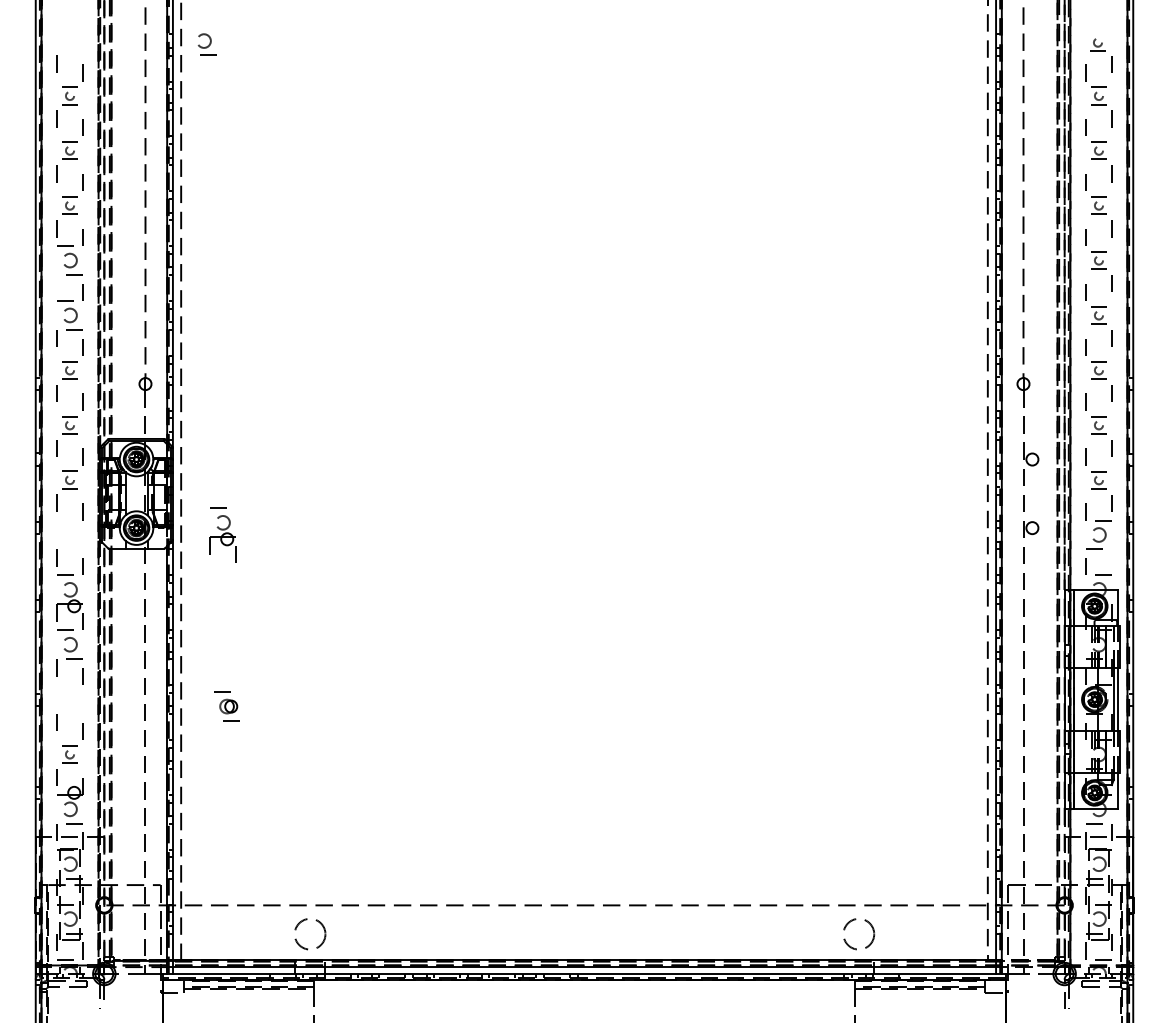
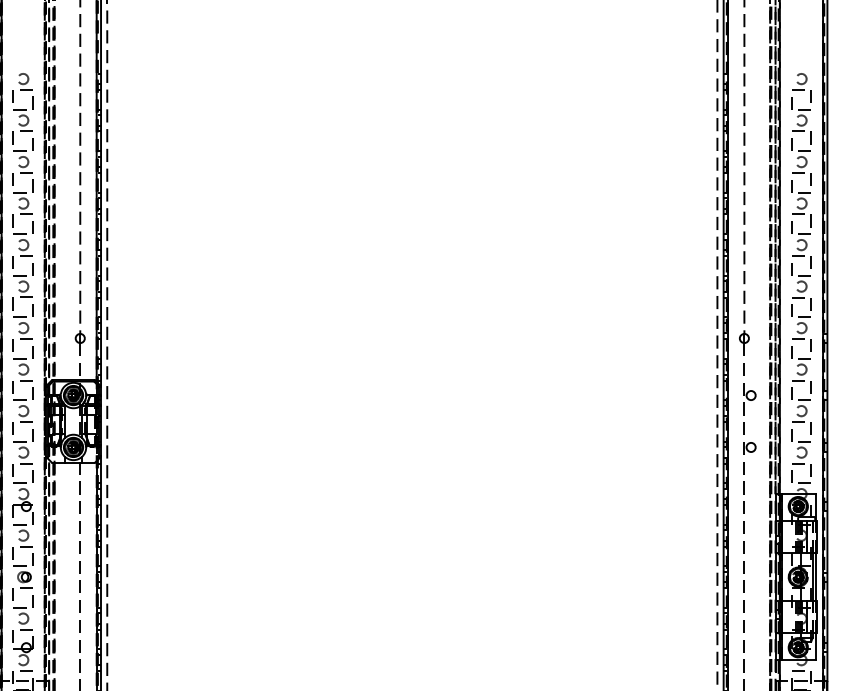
part: (206, 44) -> (25, 81), moved
part: (1096, 44) -> (799, 81), size x1.67
part: (69, 95) -> (22, 120), size x1.67
part: (1098, 95) -> (801, 120), size x1.67
part: (69, 150) -> (22, 161), size x1.67
part: (1098, 150) -> (801, 161), size x1.67
part: (69, 205) -> (22, 203), size x1.67
part: (1098, 205) -> (801, 203), size x1.67
part: (1098, 260) -> (801, 245), size x1.67
line: (56, 283) -> (12, 262), added
part: (1098, 315) -> (801, 286), size x1.67
part: (69, 370) -> (22, 328), size x1.67
part: (1098, 370) -> (801, 328), size x1.67
part: (69, 425) -> (22, 369), size x1.67
part: (1098, 425) -> (801, 369), size x1.67
part: (69, 479) -> (22, 410), size x1.67
part: (1098, 480) -> (801, 411), size x1.67
part: (69, 534) -> (22, 452), added
part: (222, 534) -> (138, 452), removed
line: (1111, 557) -> (810, 469), added
part: (226, 706) -> (22, 577), moved
part: (69, 754) -> (22, 618), size x1.67

